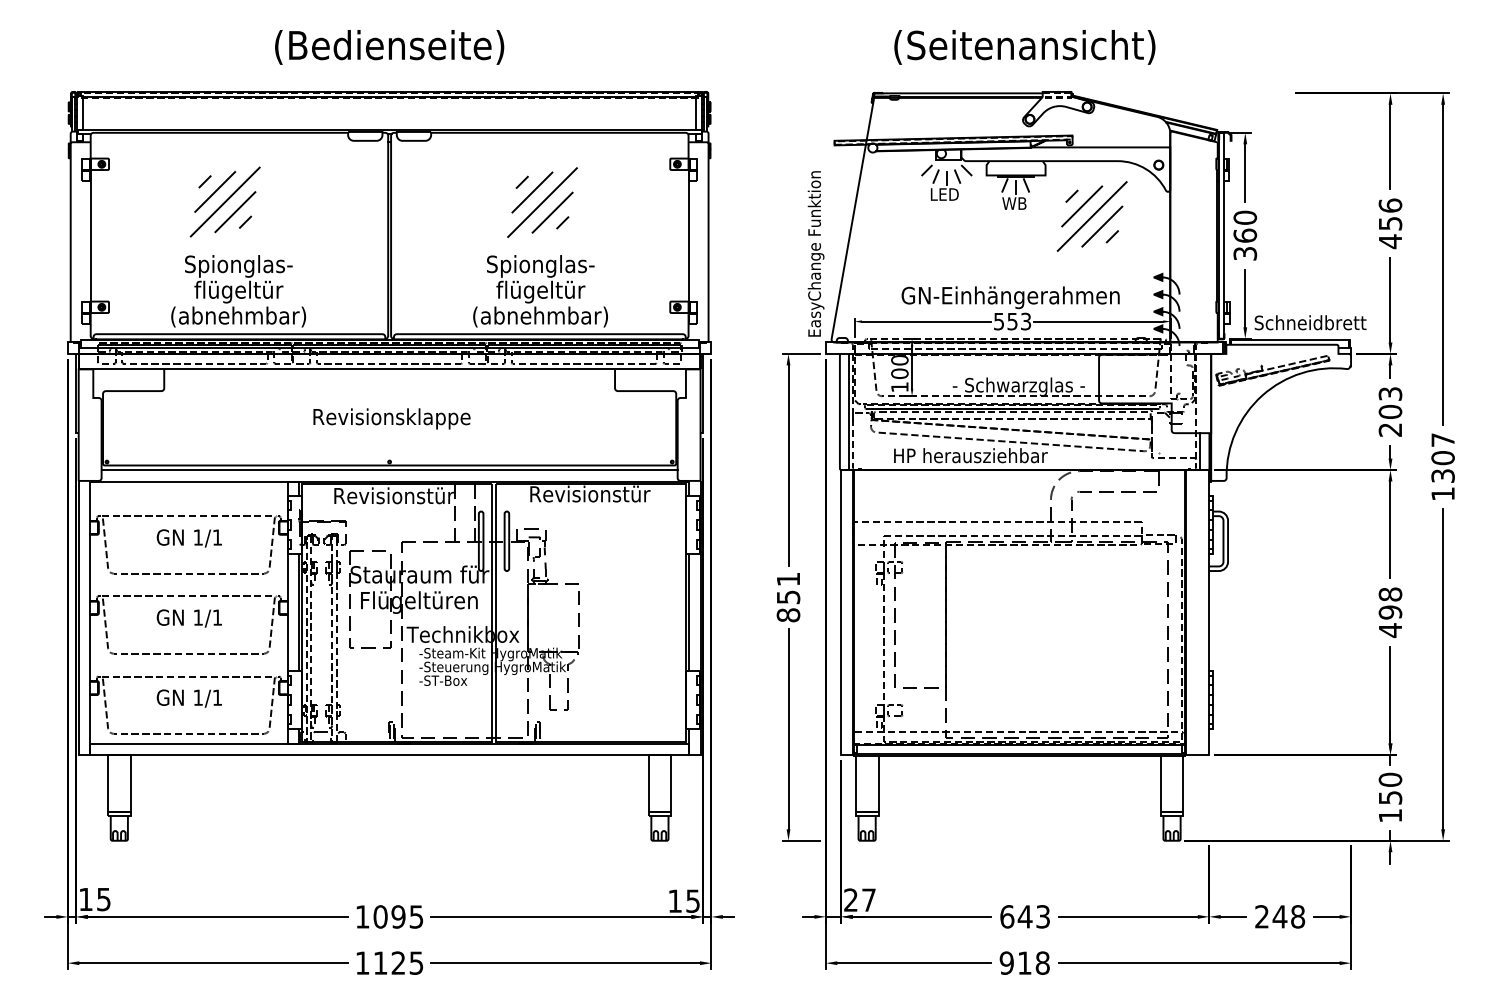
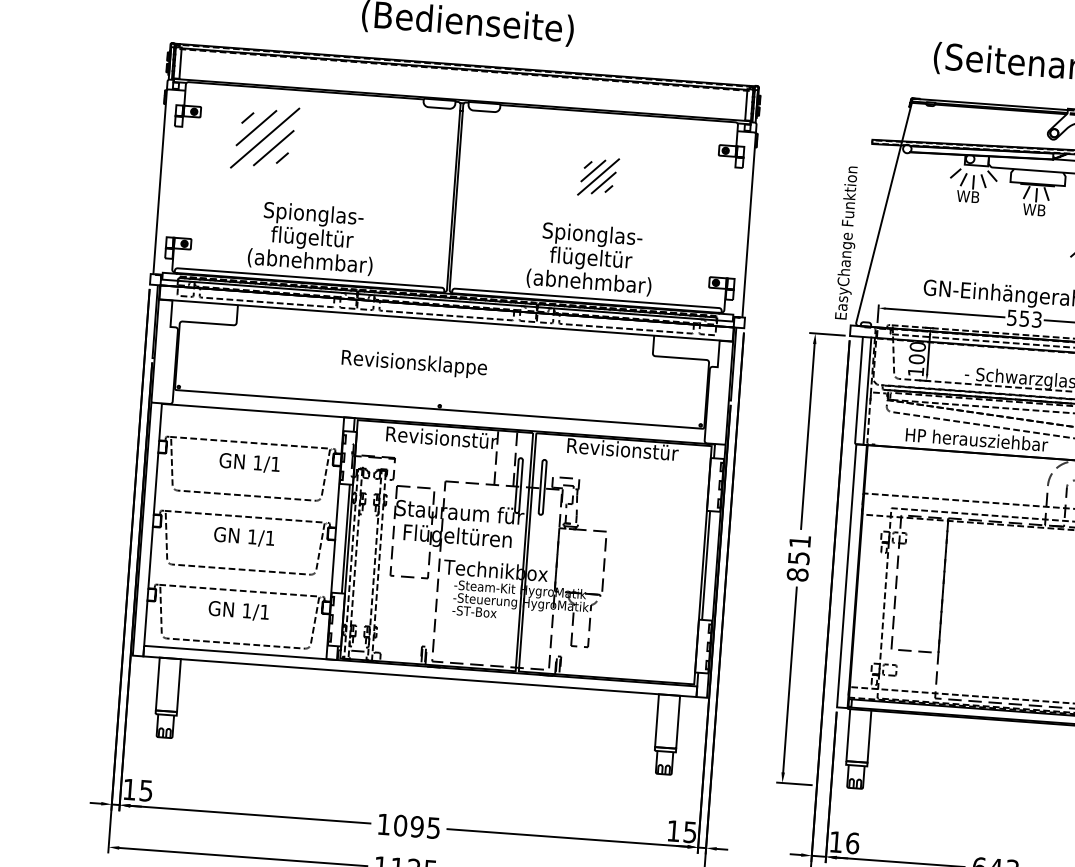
text: (944, 194) -> (970, 196), LED -> WB
part: (224, 201) -> (264, 137), moved
part: (542, 202) -> (598, 176), size x0.6
line: (90, 235) -> (178, 176), removed
line: (688, 235) -> (731, 217), removed
text: (391, 418) -> (413, 363), moved
line: (389, 470) -> (439, 414), removed
text: (860, 899) -> (844, 842), 27 -> 16

